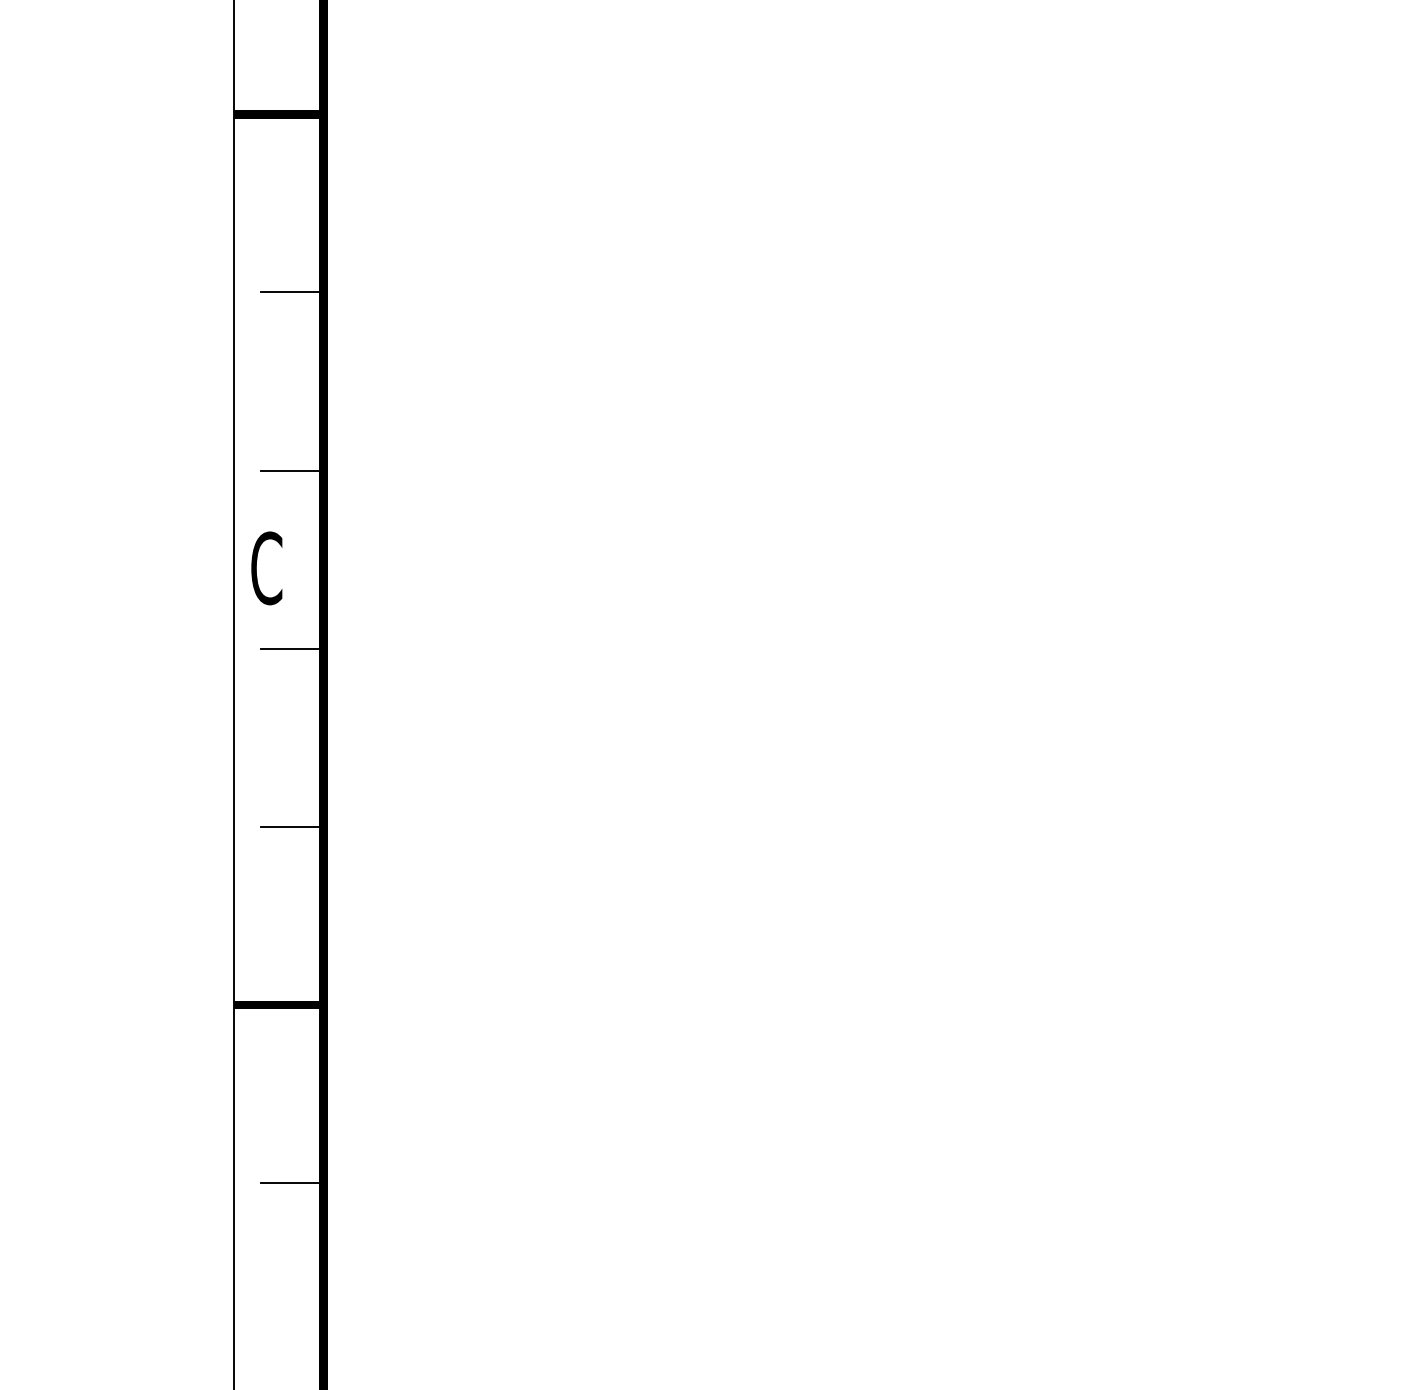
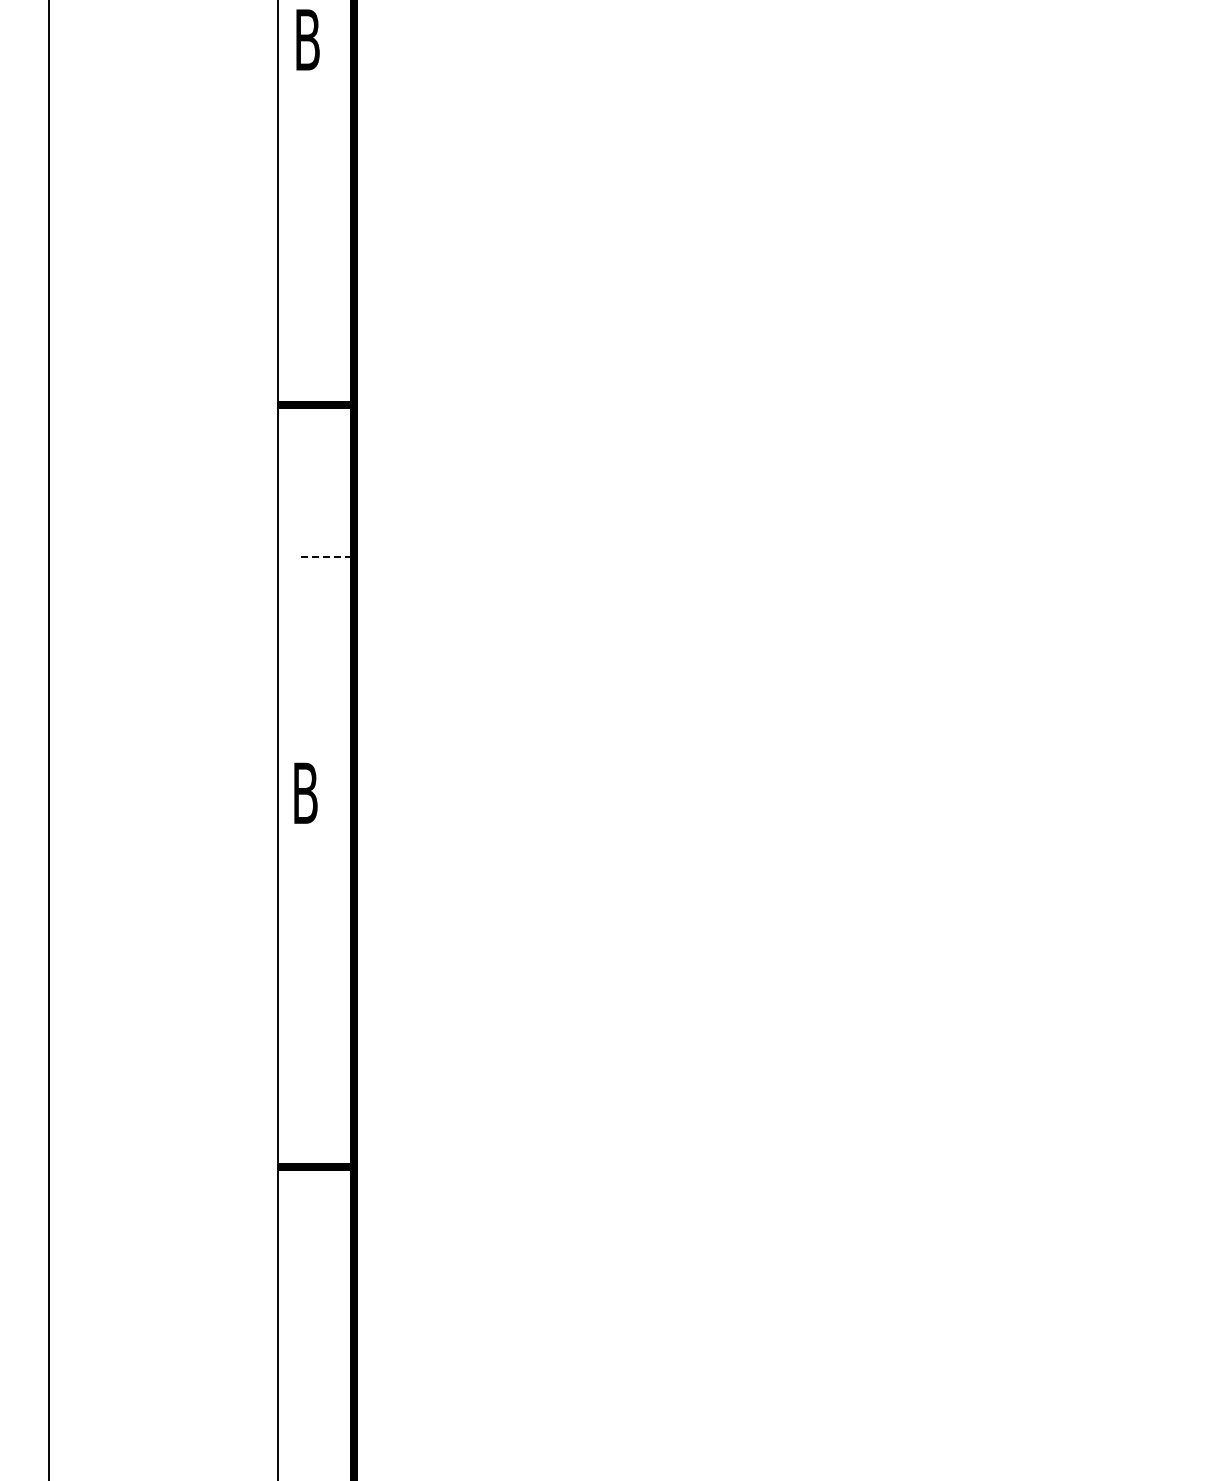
line: (292, 292) -> (327, 557), solid -> dashed
line: (292, 470) -> (327, 709), removed
text: (266, 567) -> (305, 792), C -> B
line: (292, 649) -> (327, 862), removed
line: (292, 826) -> (327, 1014), removed
line: (292, 1183) -> (327, 1319), removed

